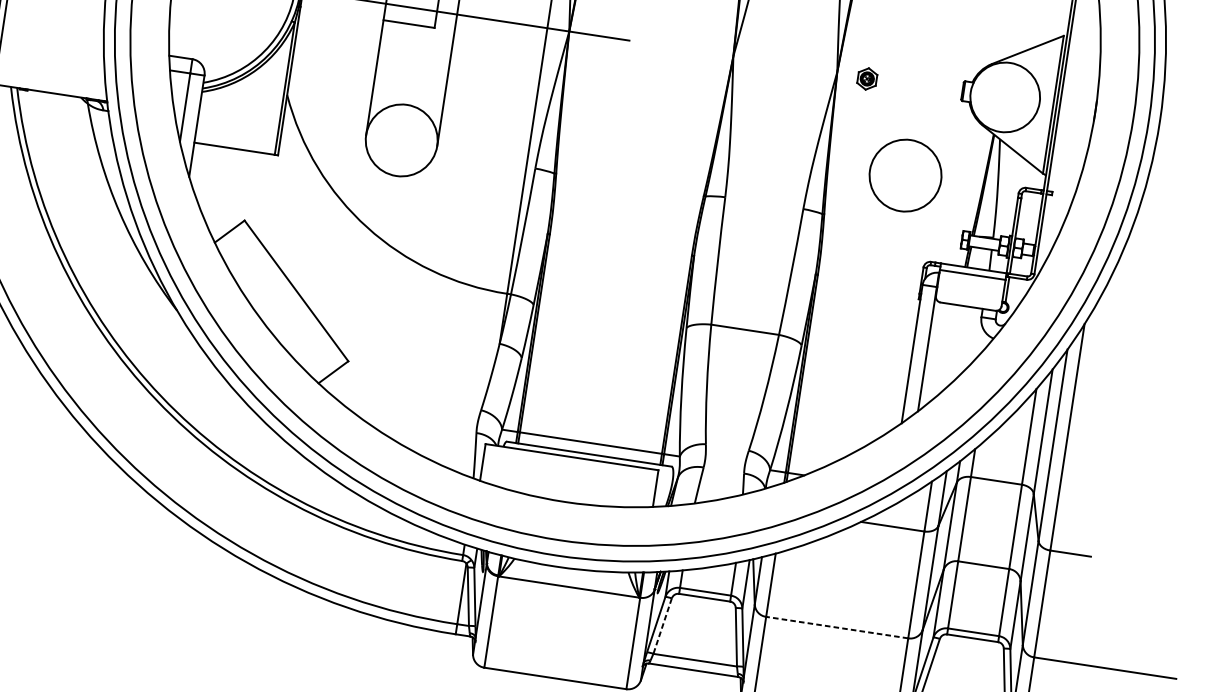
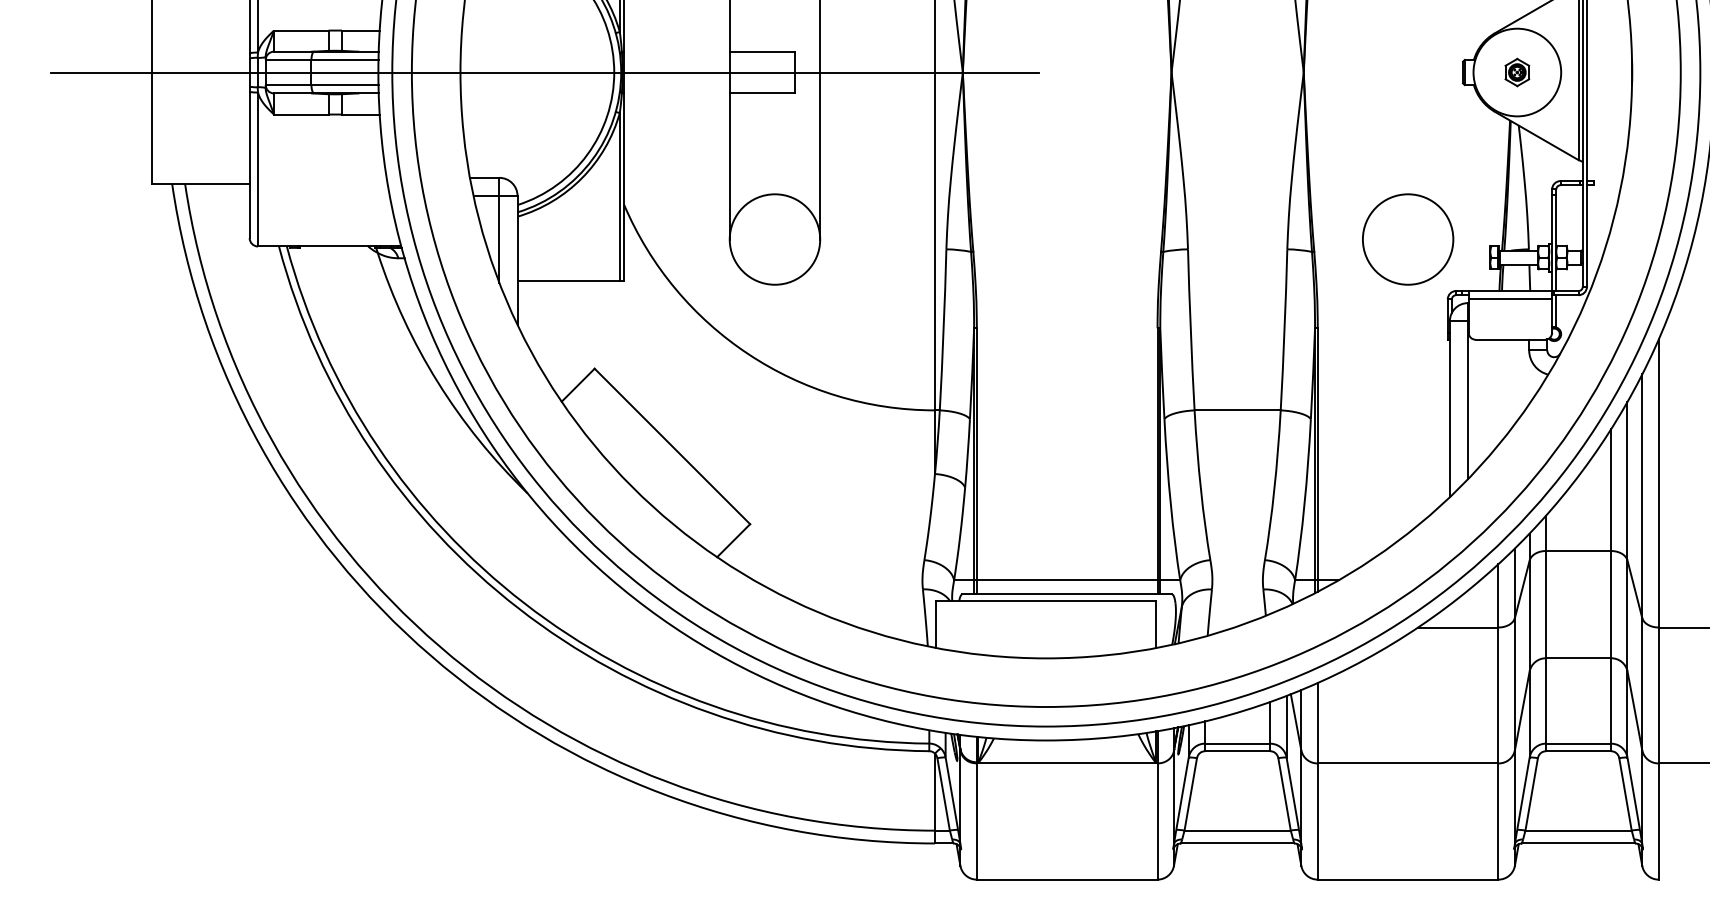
part: (867, 78) -> (1517, 72), moved
circle: (905, 175) -> (1408, 239), moved
line: (662, 626) -> (1190, 794), dashed -> solid
line: (836, 627) -> (1407, 763), dashed -> solid

